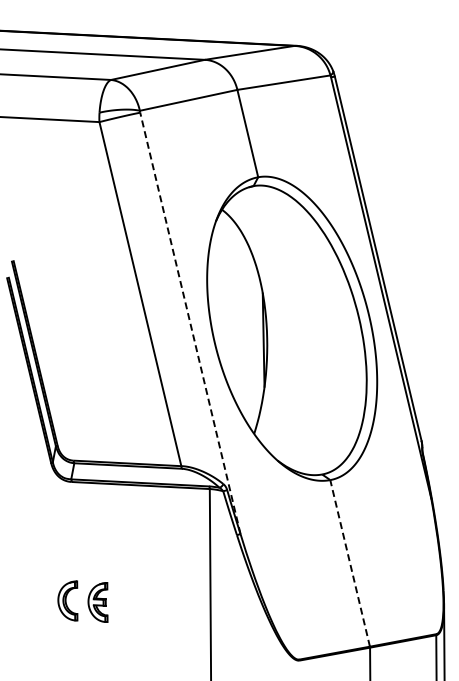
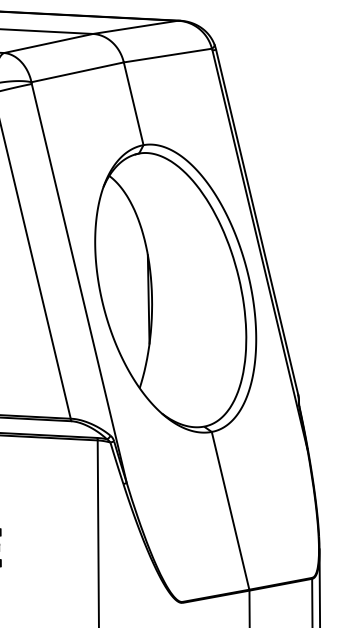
line: (190, 323) -> (79, 283), dashed -> solid
line: (350, 563) -> (230, 510), dashed -> solid

